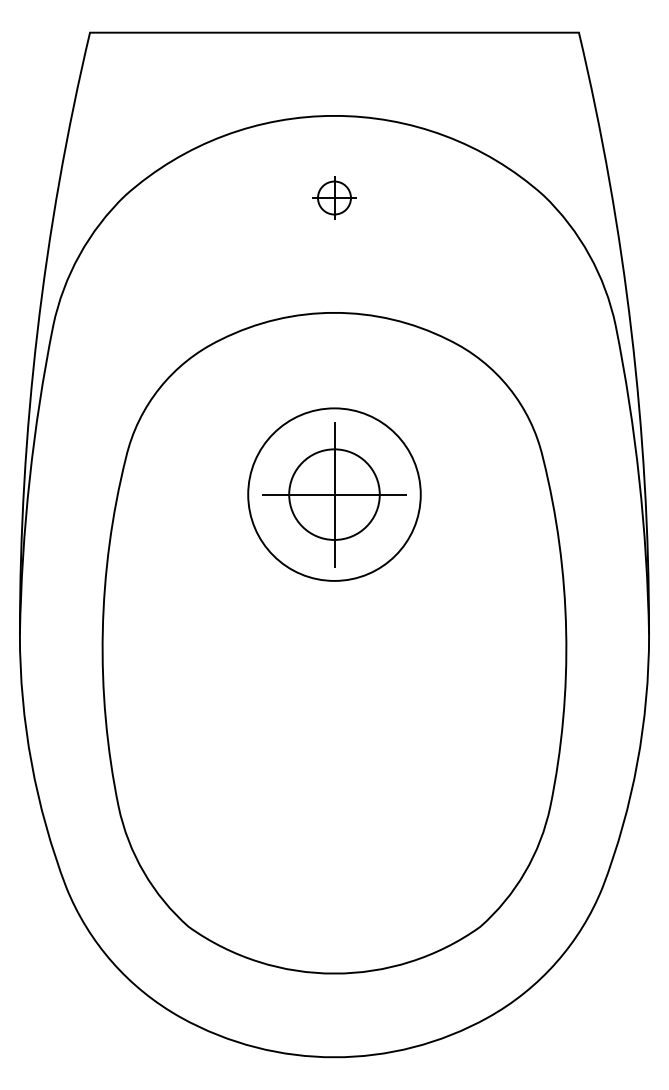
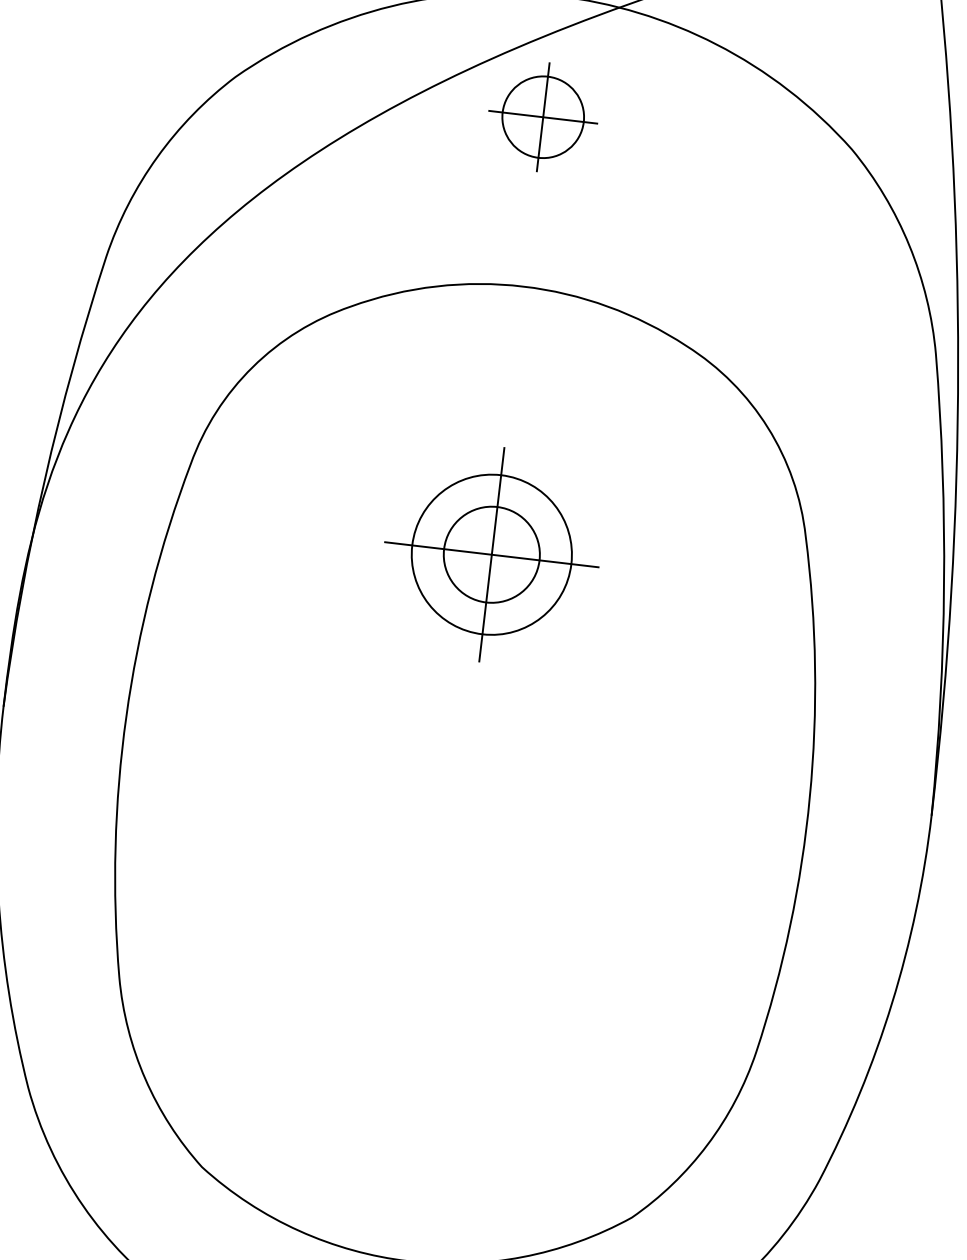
part: (334, 197) -> (543, 116), size x1.67
circle: (334, 494) -> (491, 554), size x0.62
circle: (334, 494) -> (491, 554), size x0.71

